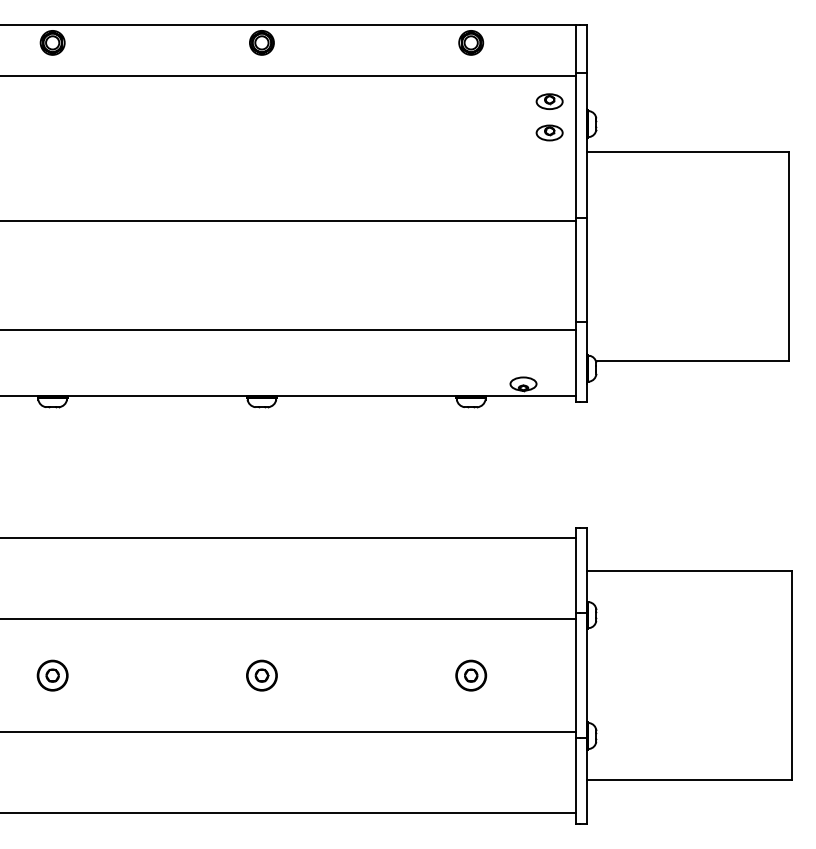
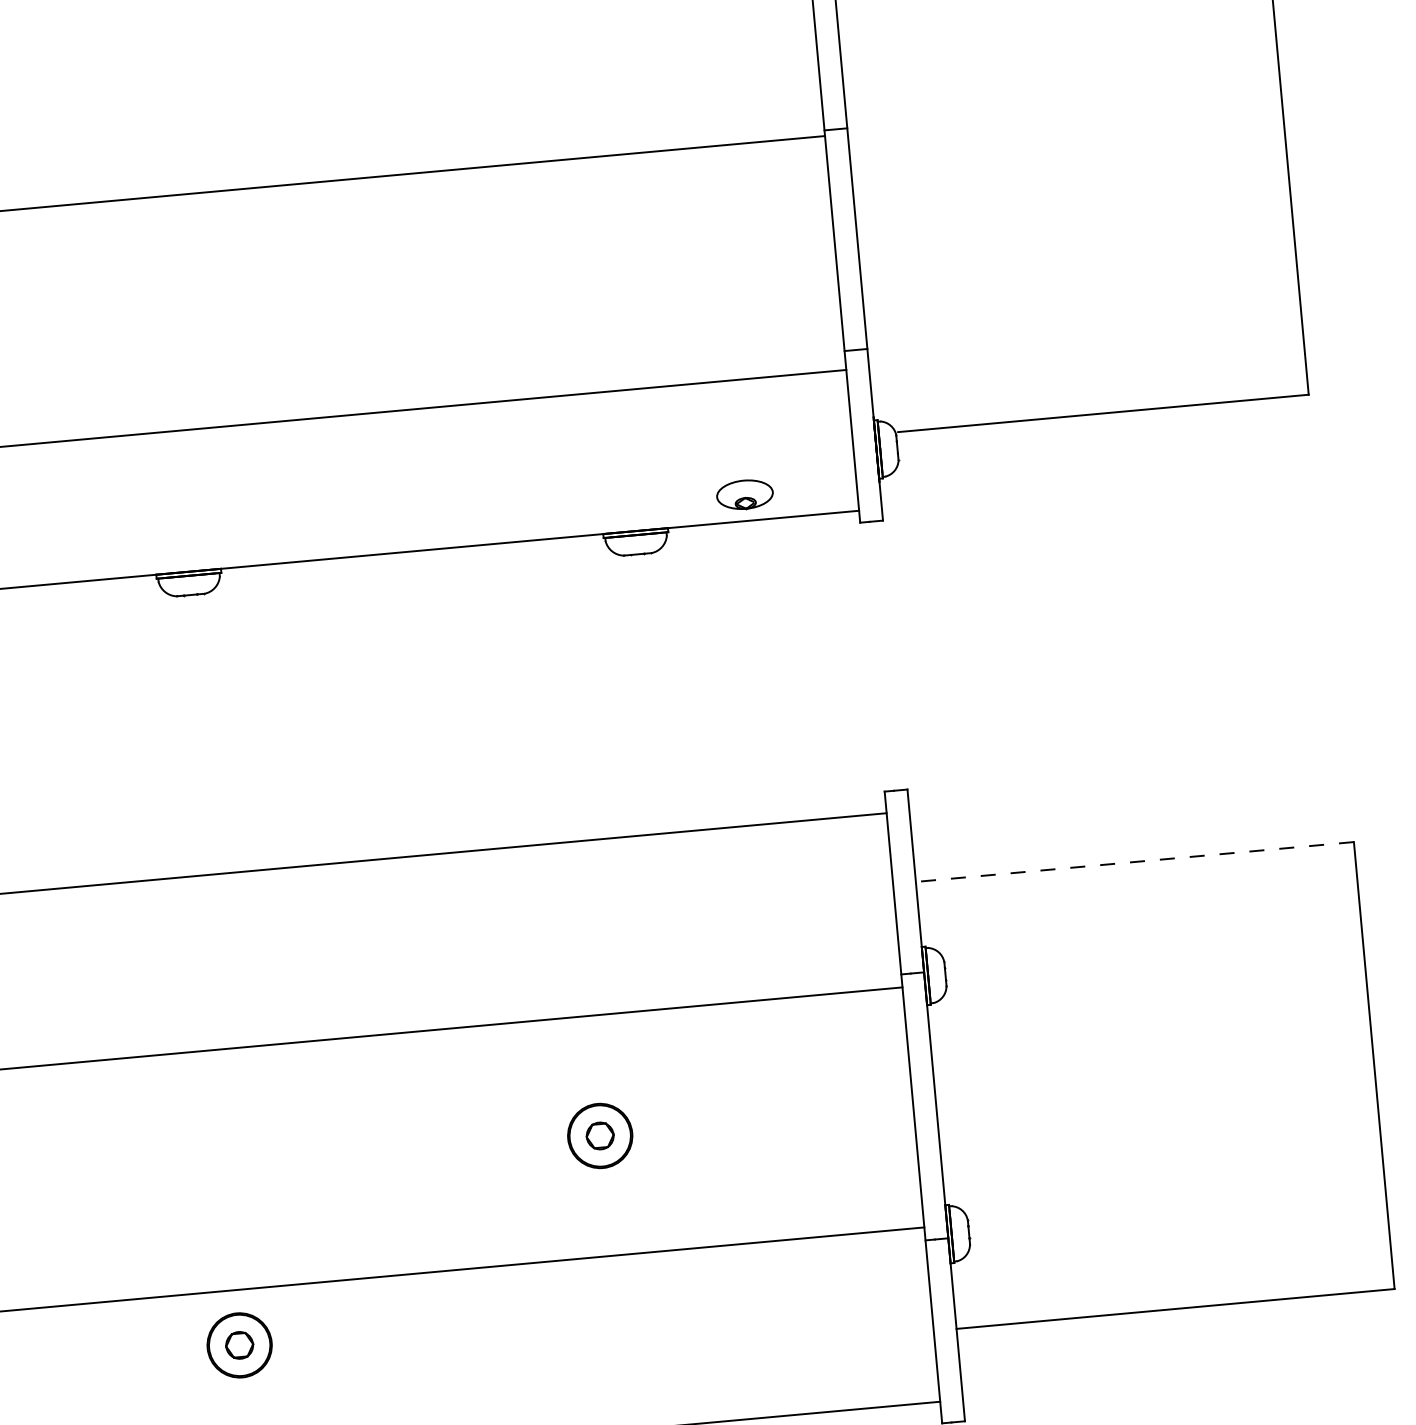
line: (689, 571) -> (1135, 862), solid -> dashed
part: (261, 675) -> (238, 1345), moved
part: (471, 675) -> (600, 1135), moved

